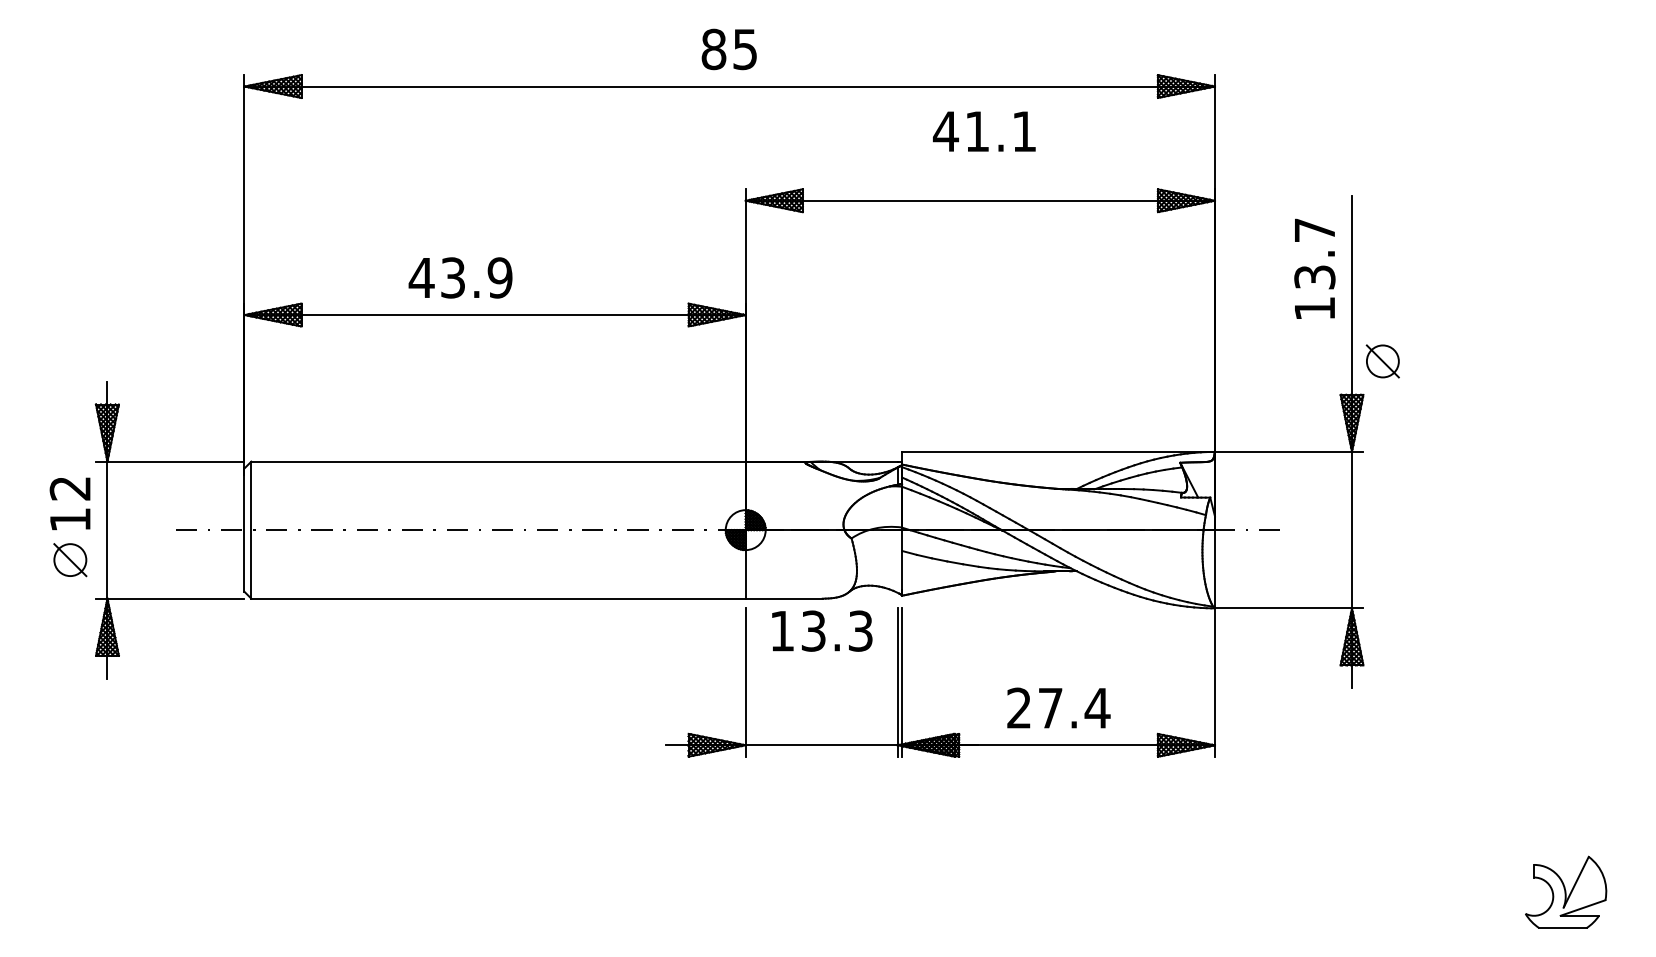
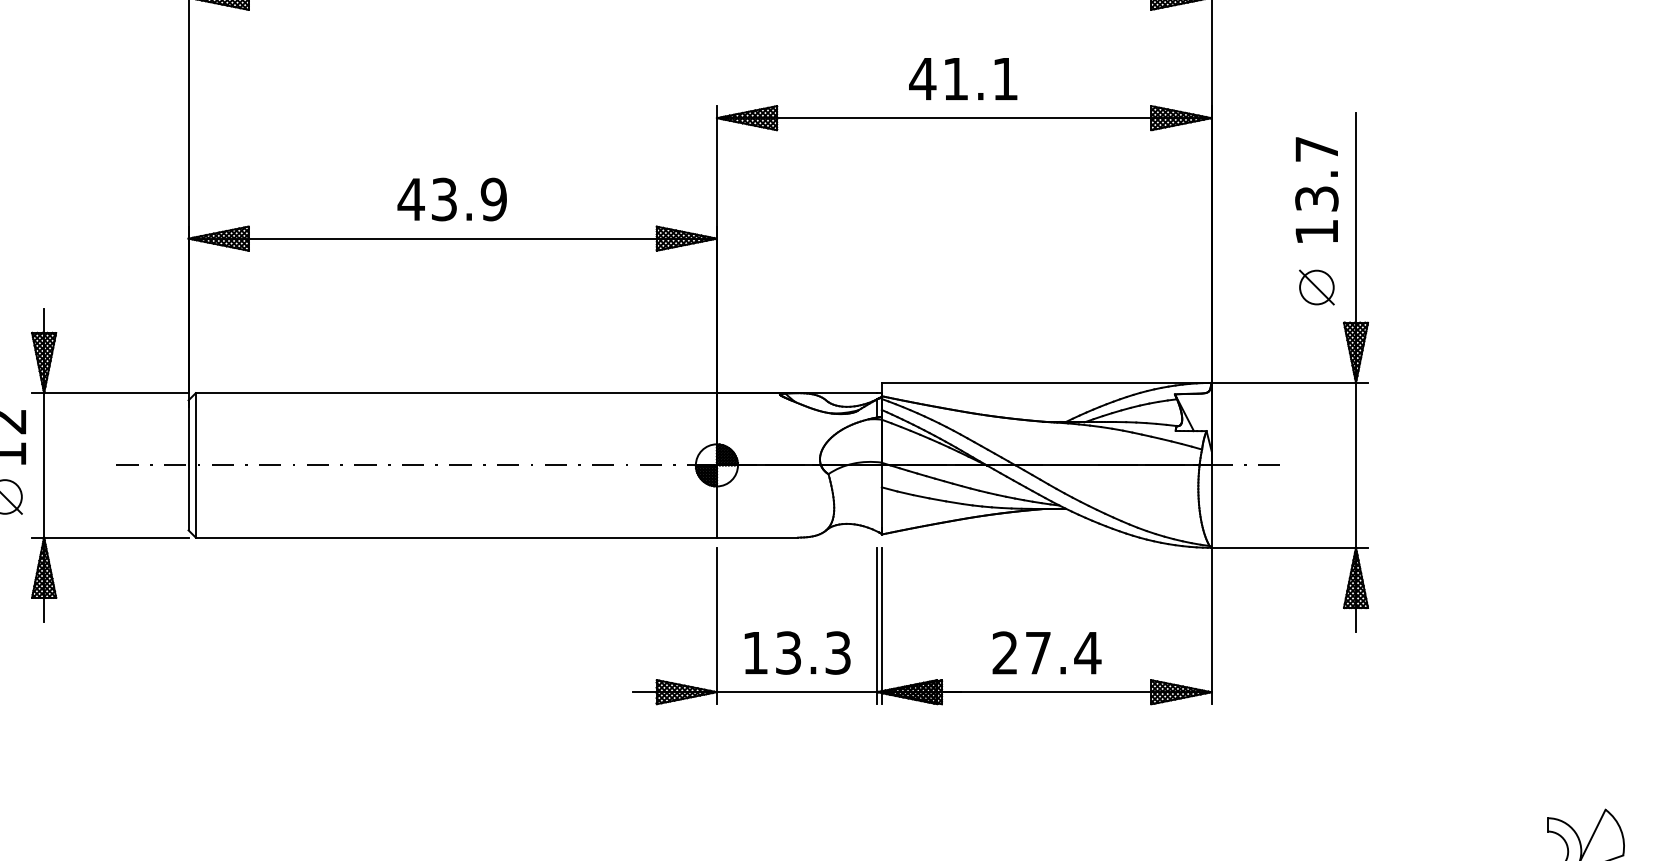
text: (984, 131) -> (963, 78), moved
text: (460, 277) -> (452, 199), moved
part: (1382, 361) -> (1316, 287), moved
text: (822, 630) -> (797, 652), moved

